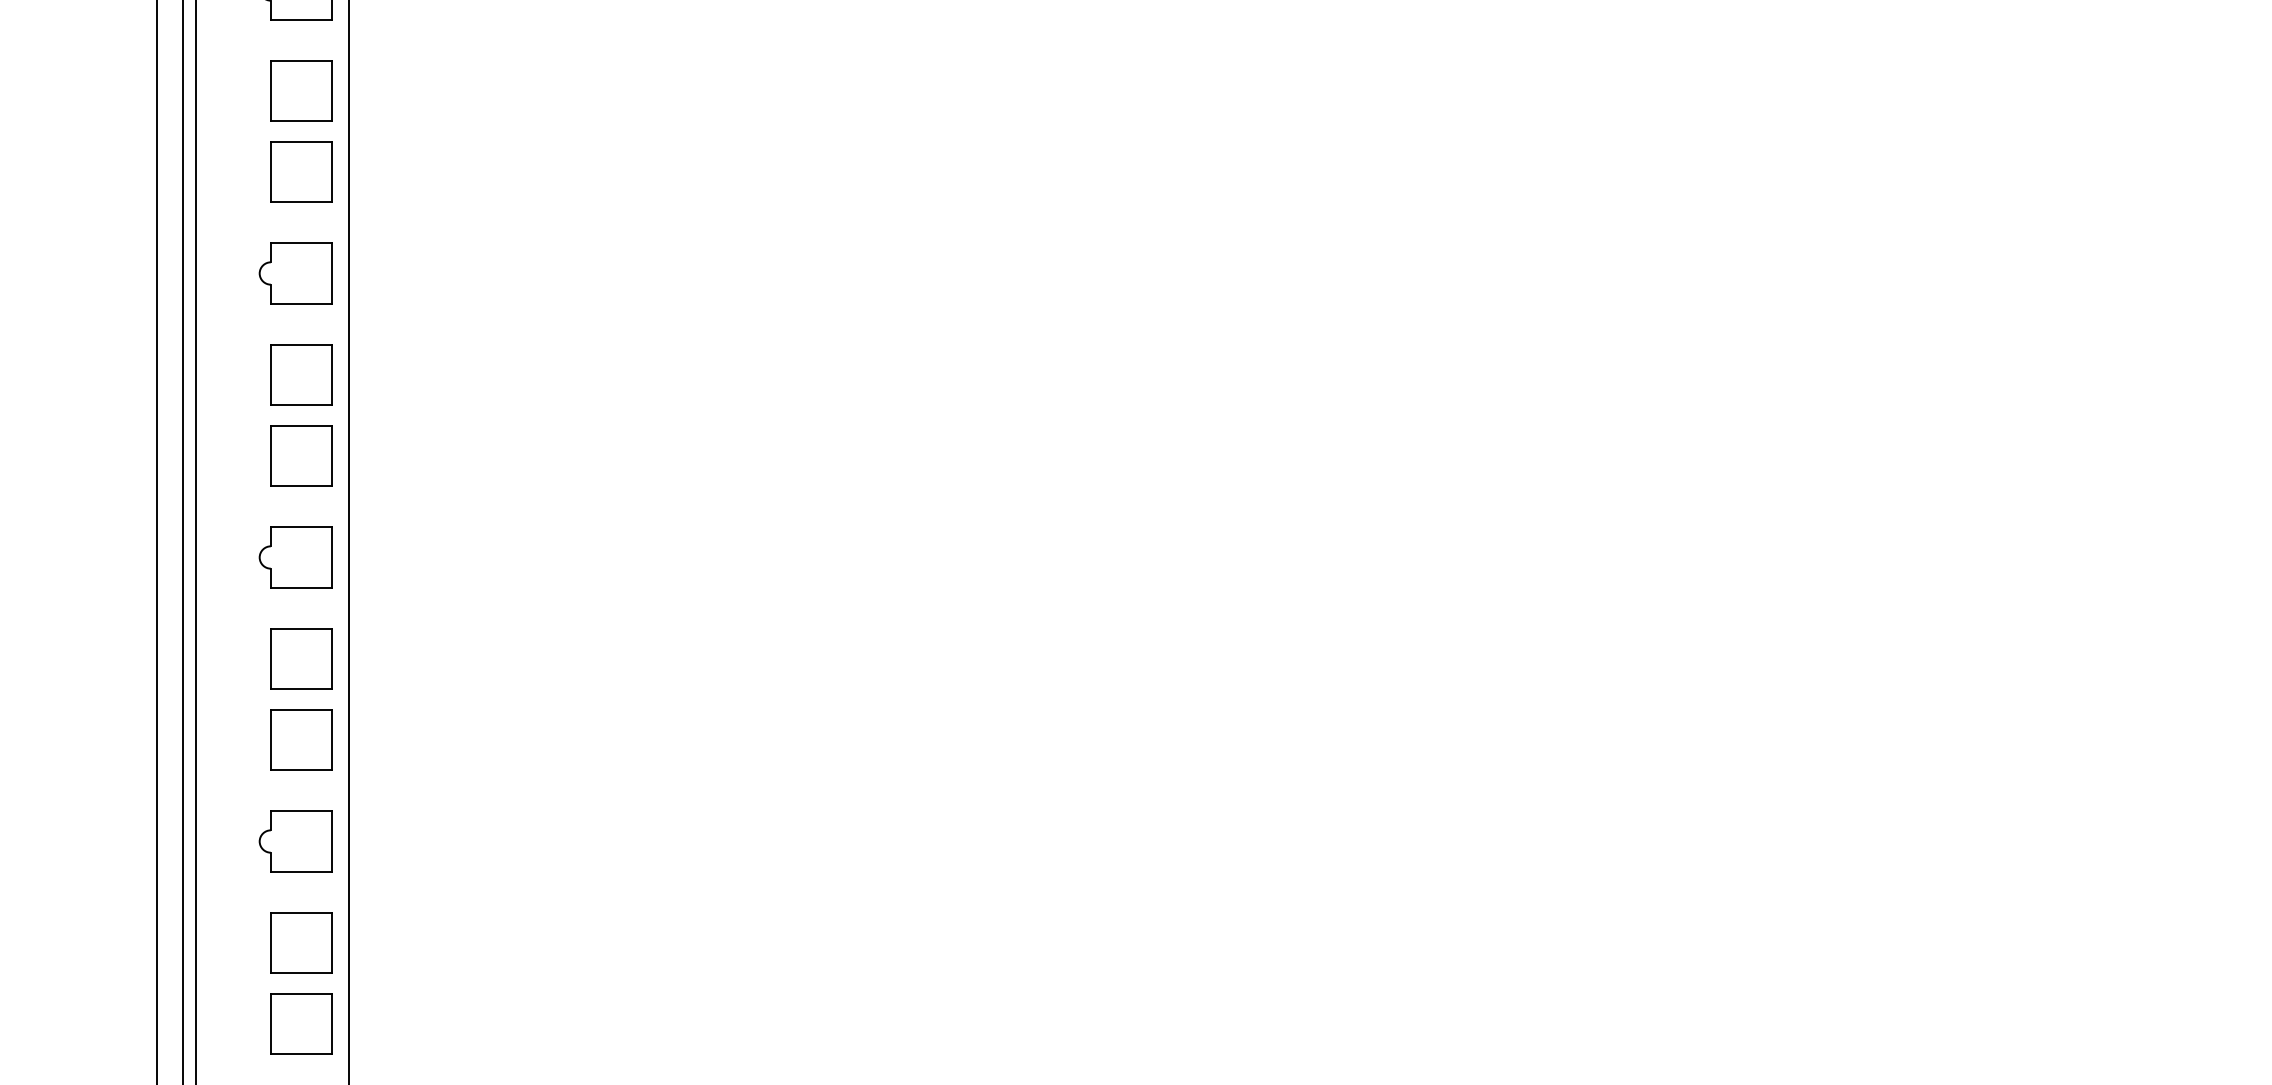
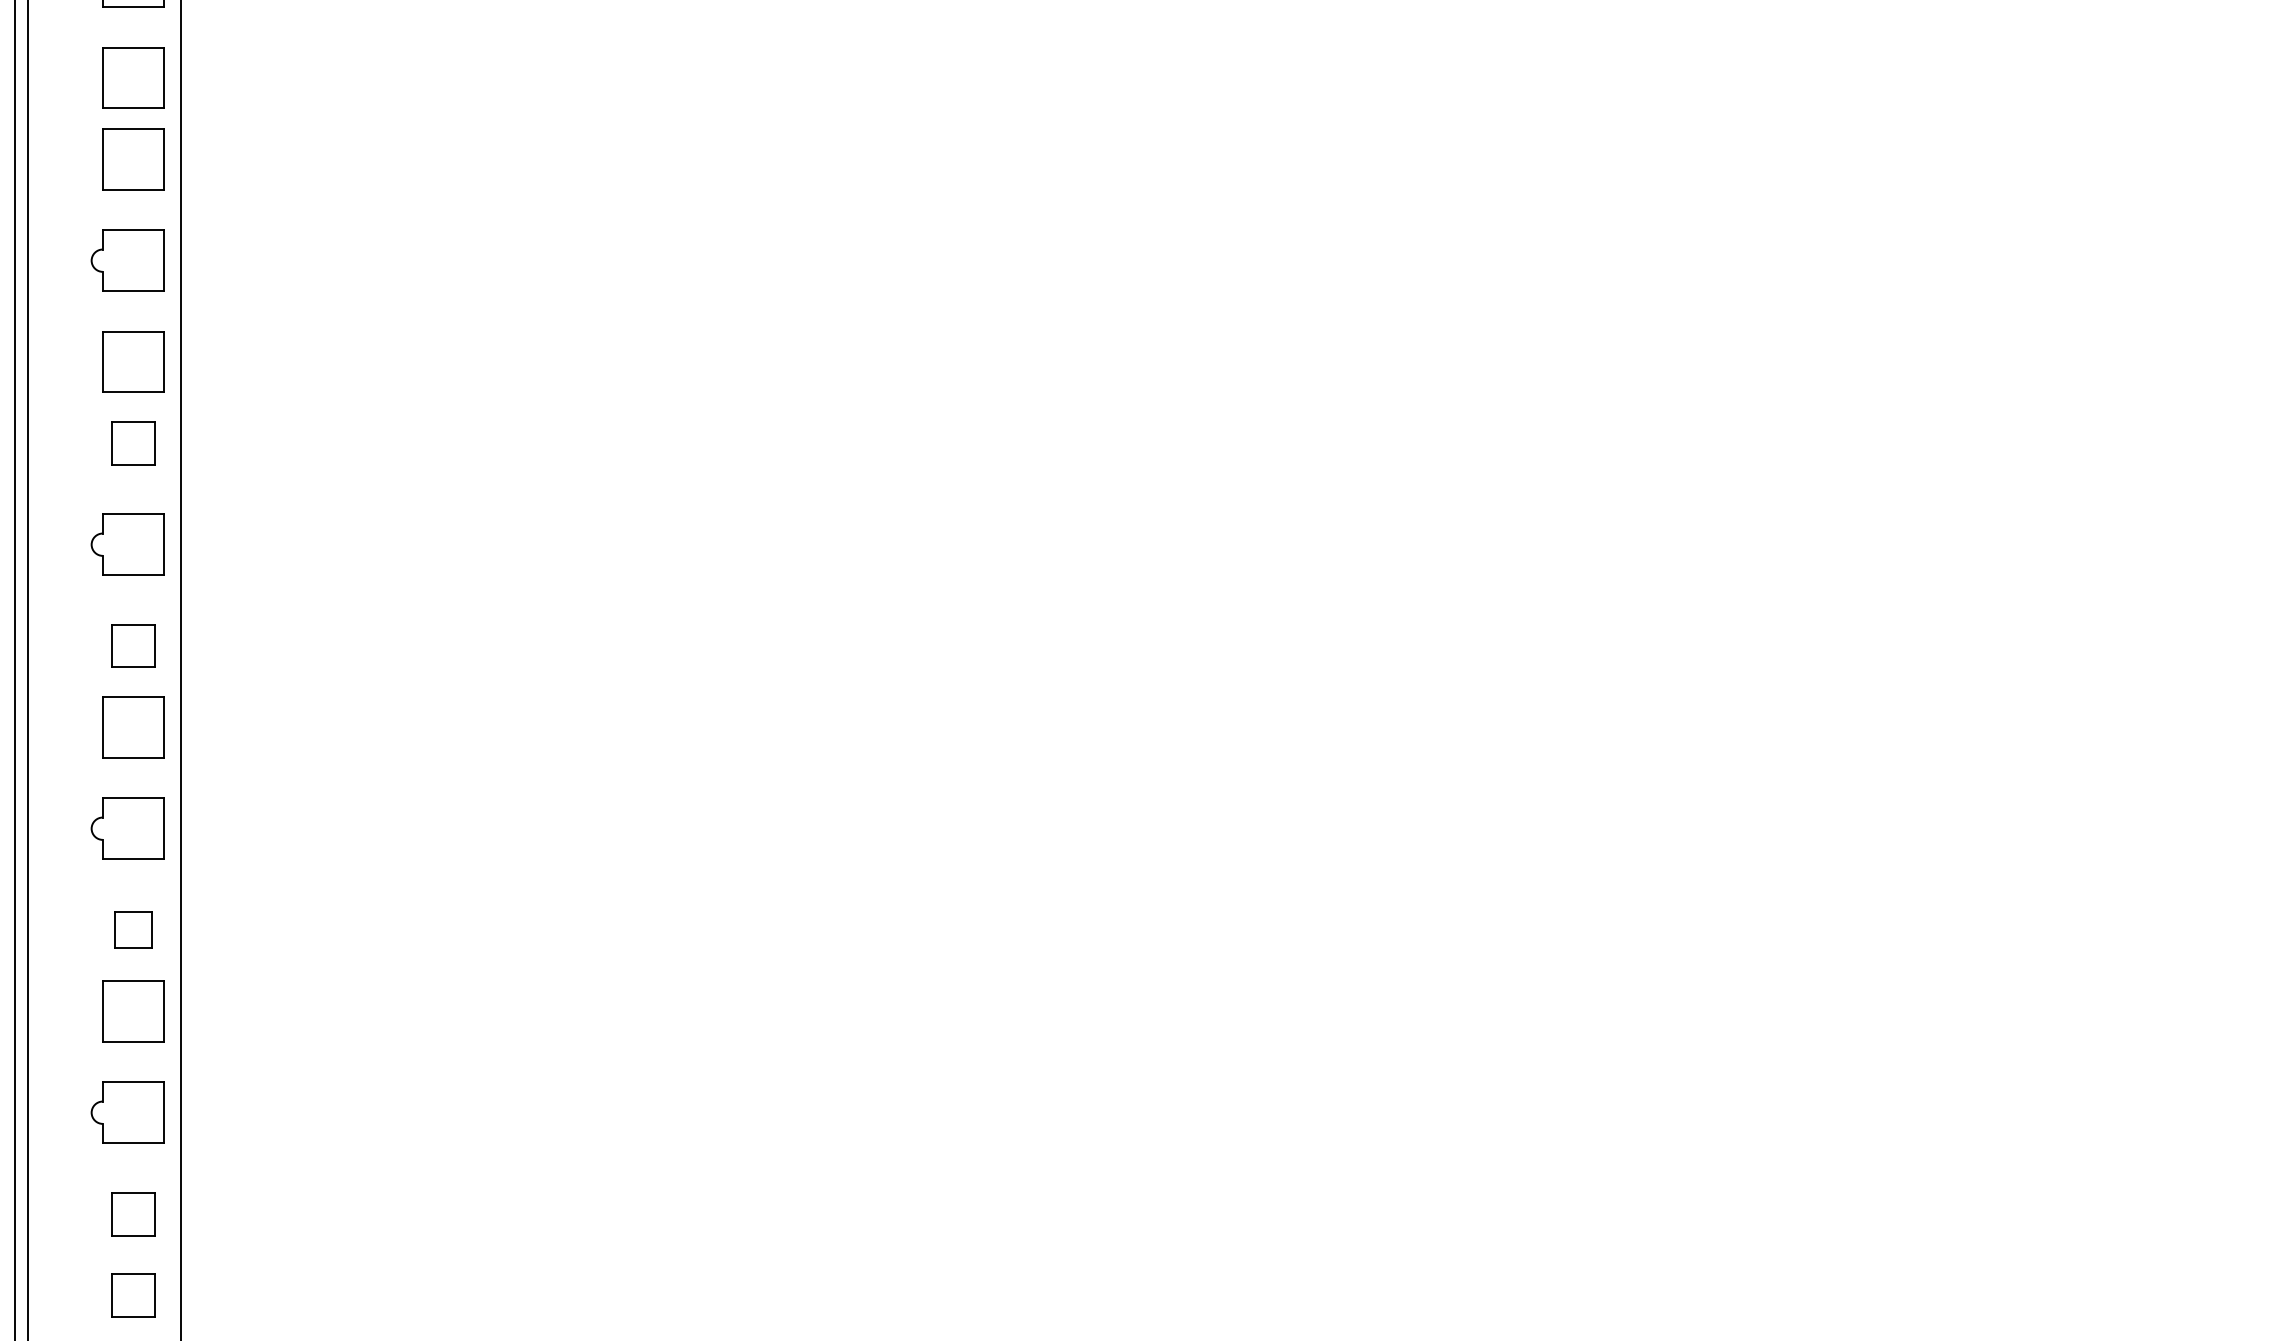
part: (301, 172) -> (133, 443), size x0.7
part: (301, 374) -> (133, 645), size x0.7
part: (301, 658) -> (133, 929), size x0.6
part: (301, 943) -> (133, 1214), size x0.7
part: (301, 1024) -> (133, 1295), size x0.7

